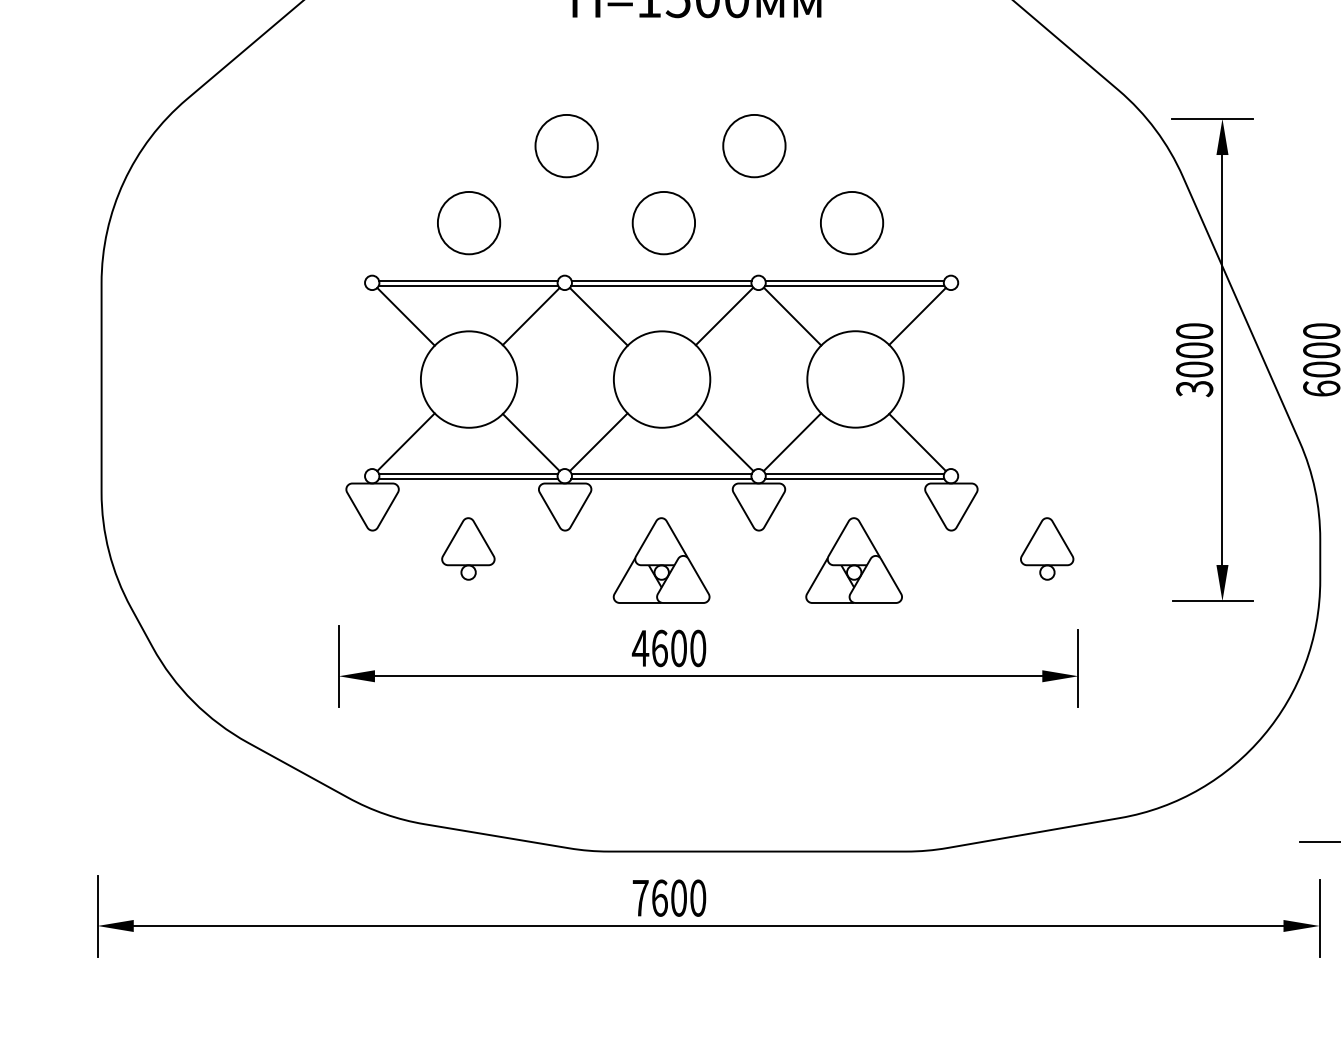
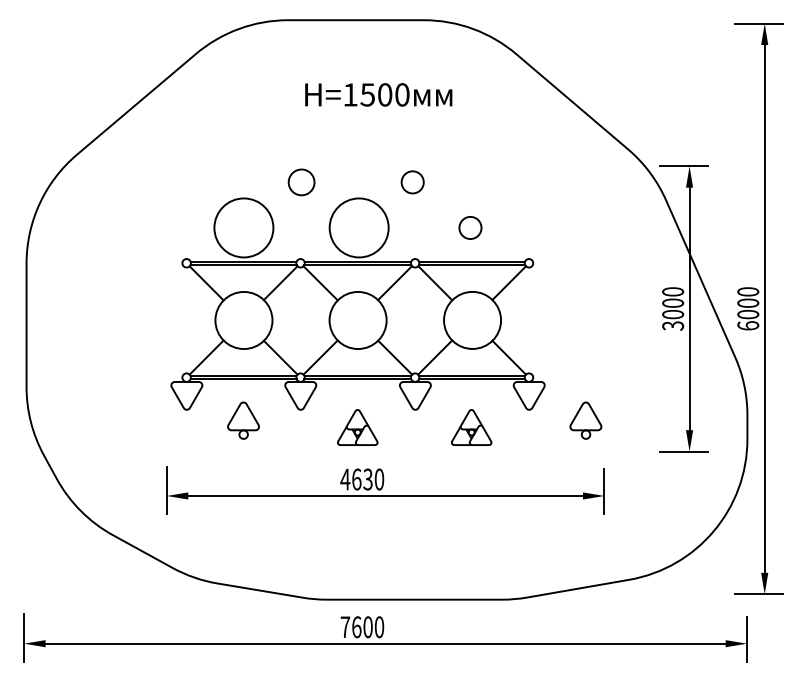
circle: (754, 144) -> (412, 181), size x0.6
circle: (566, 146) -> (301, 182), size x0.7
circle: (468, 222) -> (243, 227), size x1.6
circle: (662, 222) -> (358, 227), size x1.6
circle: (852, 222) -> (470, 227), size x0.6
part: (661, 560) -> (357, 427), size x0.7
part: (853, 560) -> (471, 427), size x0.7
text: (677, 648) -> (367, 479), 4600 -> 4630

